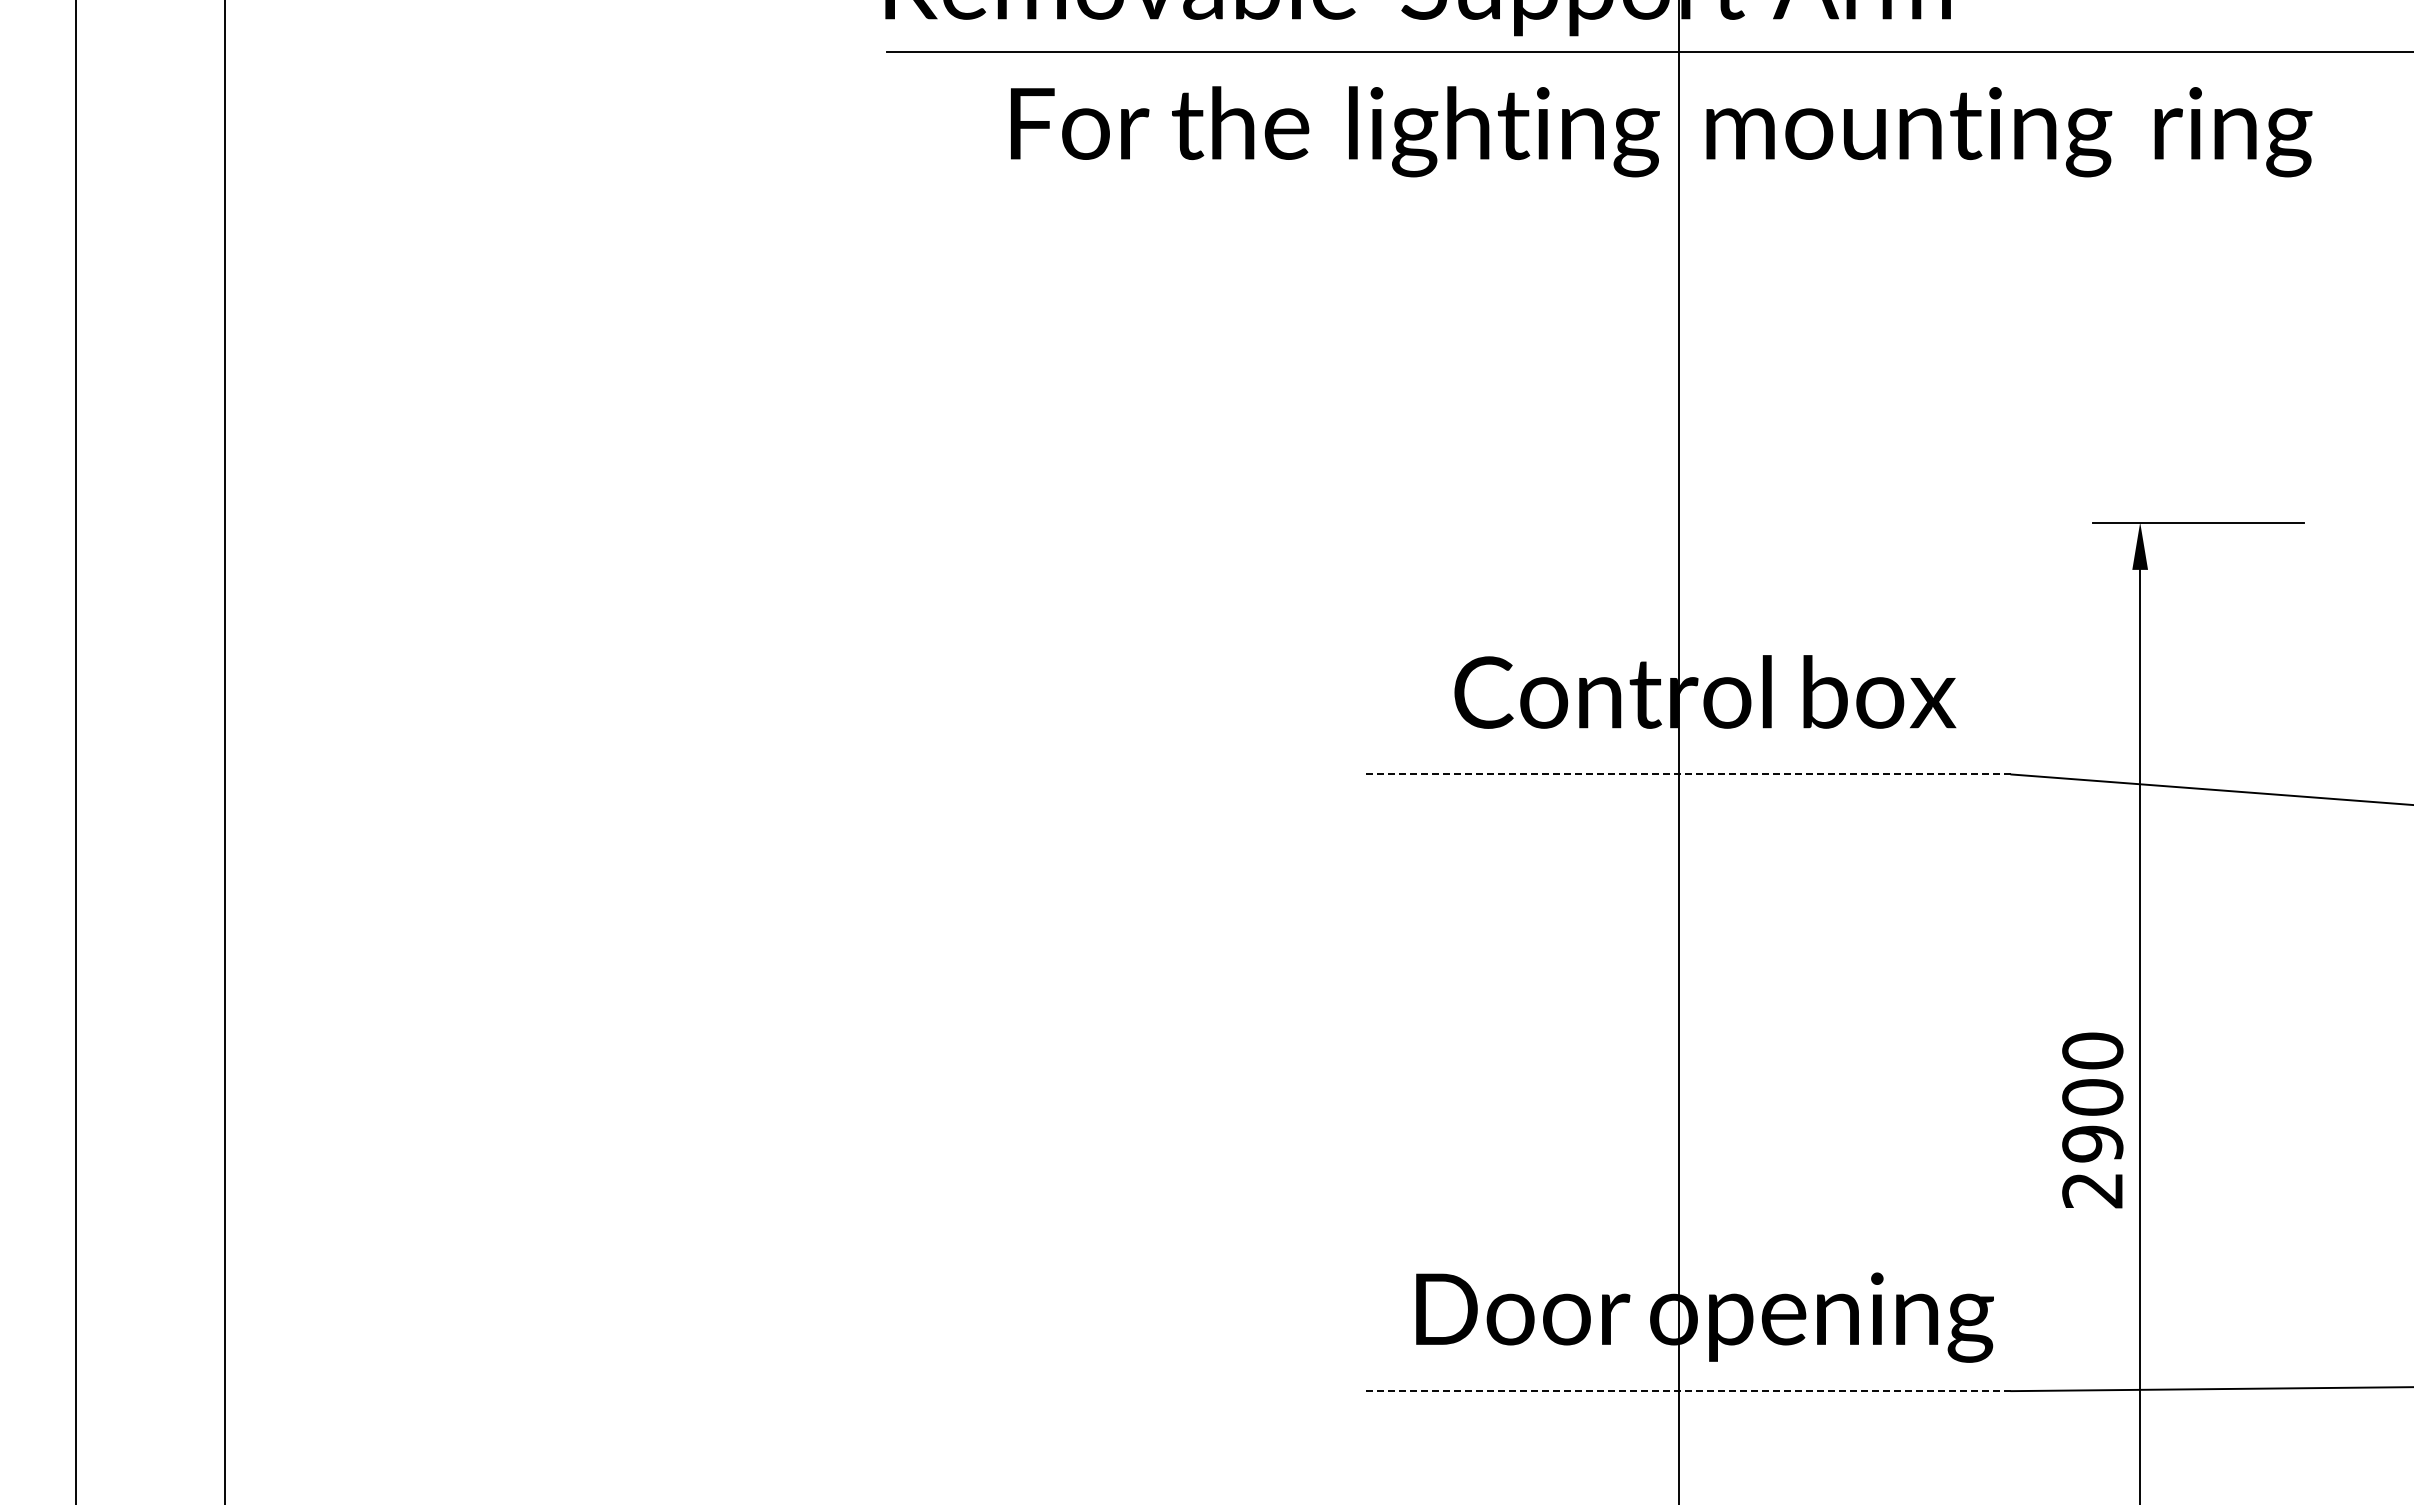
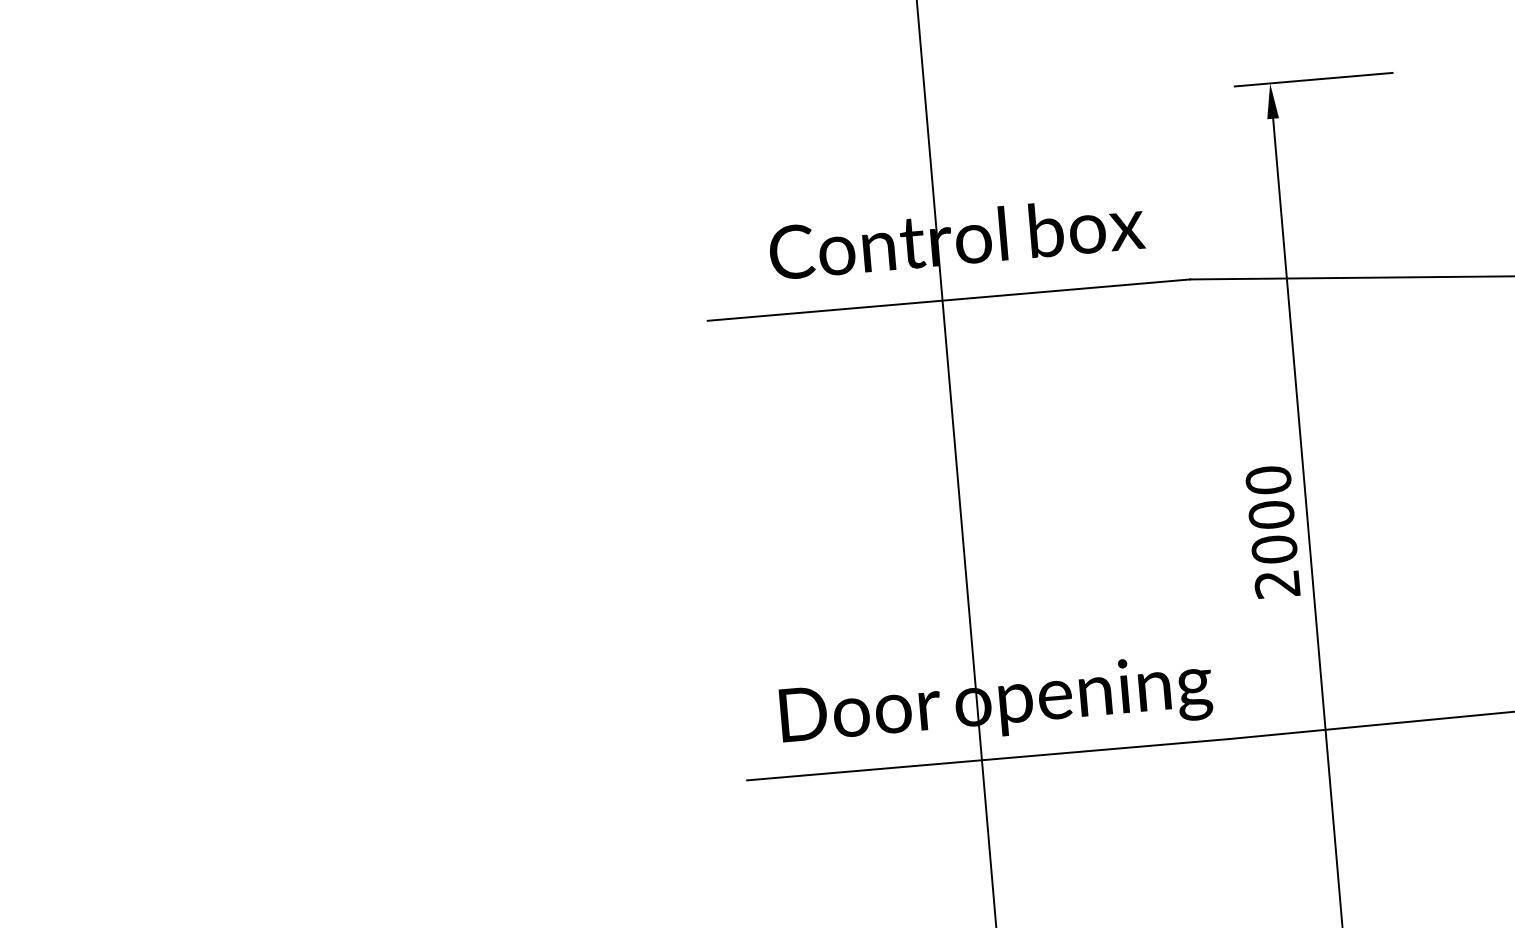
line: (1687, 774) -> (948, 300), dashed -> solid
text: (2092, 1143) -> (1274, 549), 2900 -> 2000
line: (1687, 1391) -> (988, 759), dashed -> solid

